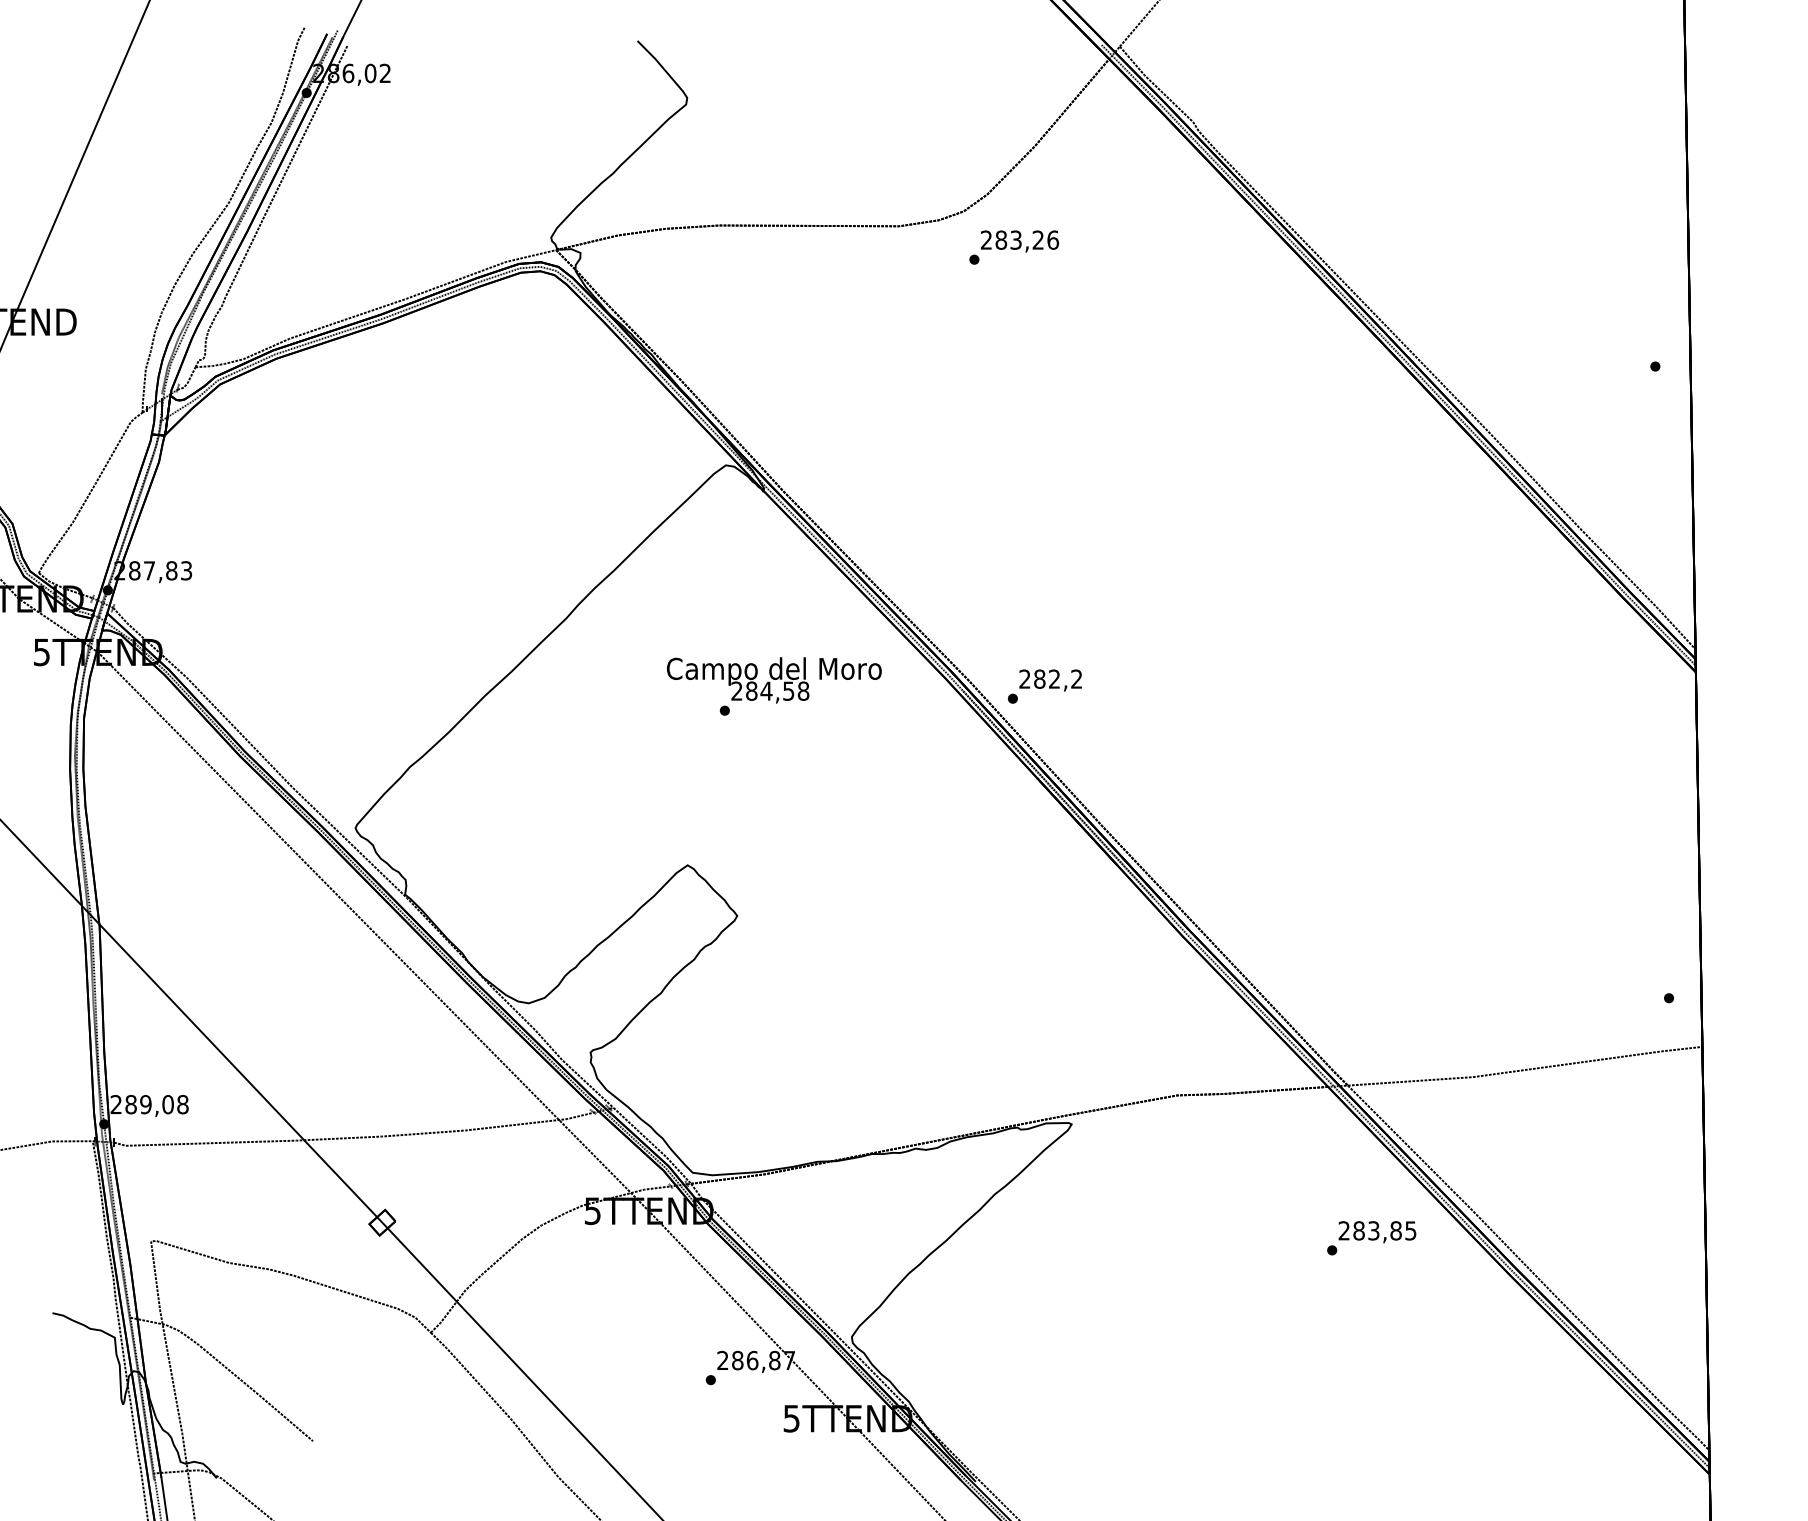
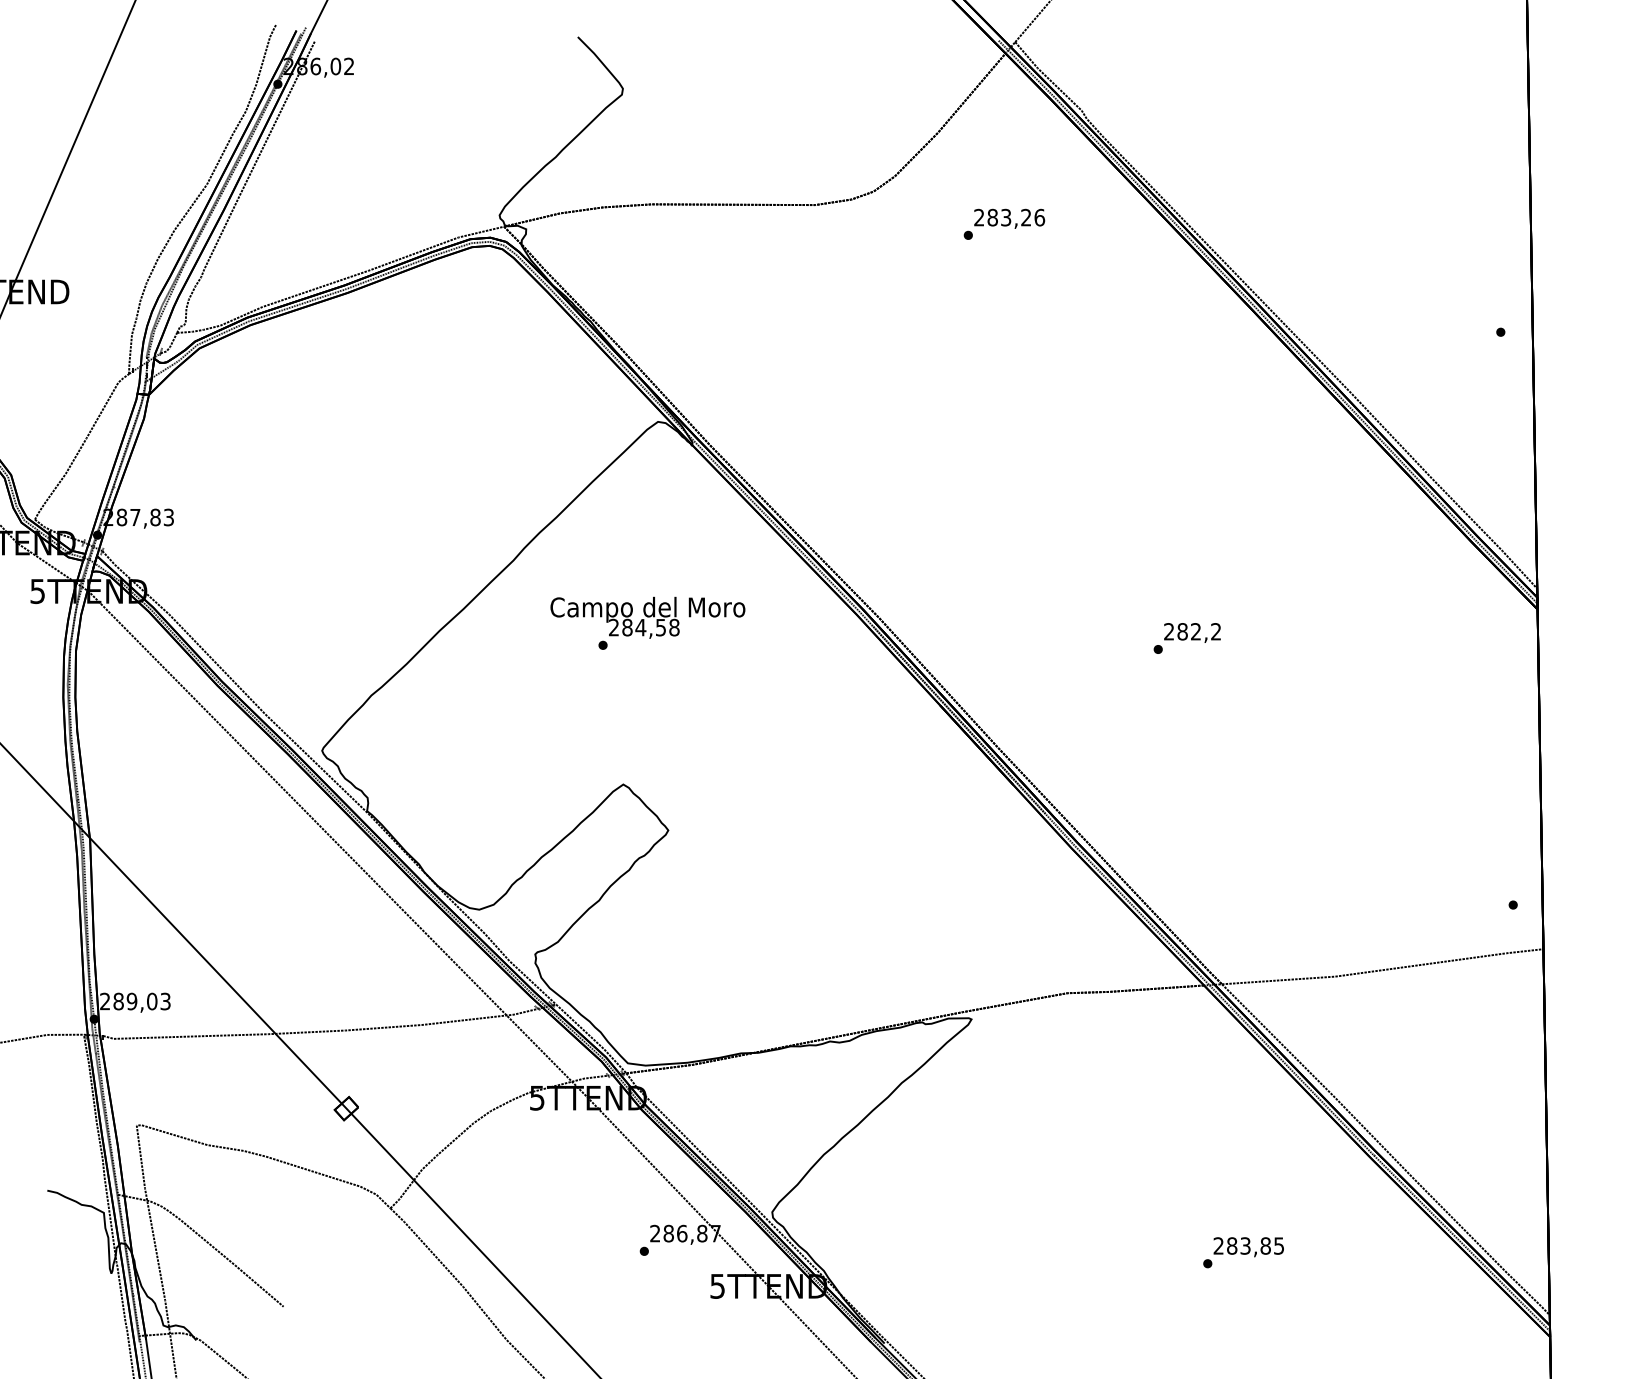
text: (1014, 246) -> (1004, 223), moved
text: (773, 685) -> (647, 622), moved
text: (1044, 686) -> (1186, 638), moved
text: (182, 1104) -> (165, 1001), 289,08 -> 289,03
text: (1371, 1238) -> (1243, 1252), moved

